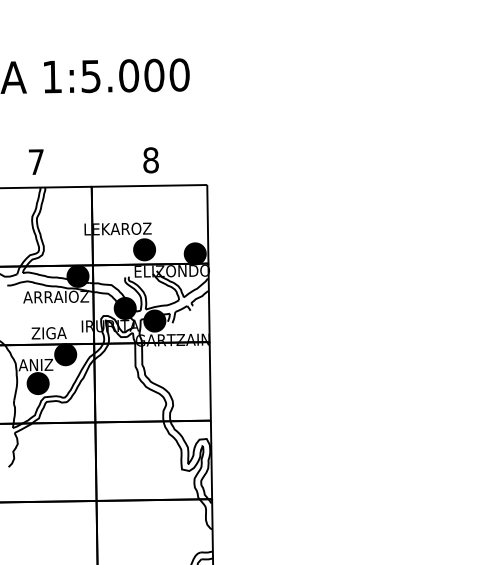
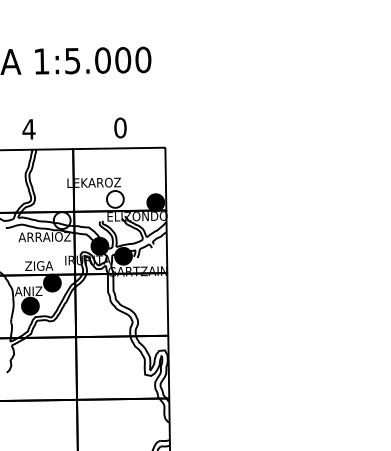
text: (151, 159) -> (120, 127), 8 -> 0
text: (35, 162) -> (28, 129), 7 -> 4
fill: (143, 249) -> (114, 199), removed
fill: (77, 276) -> (61, 220), removed

